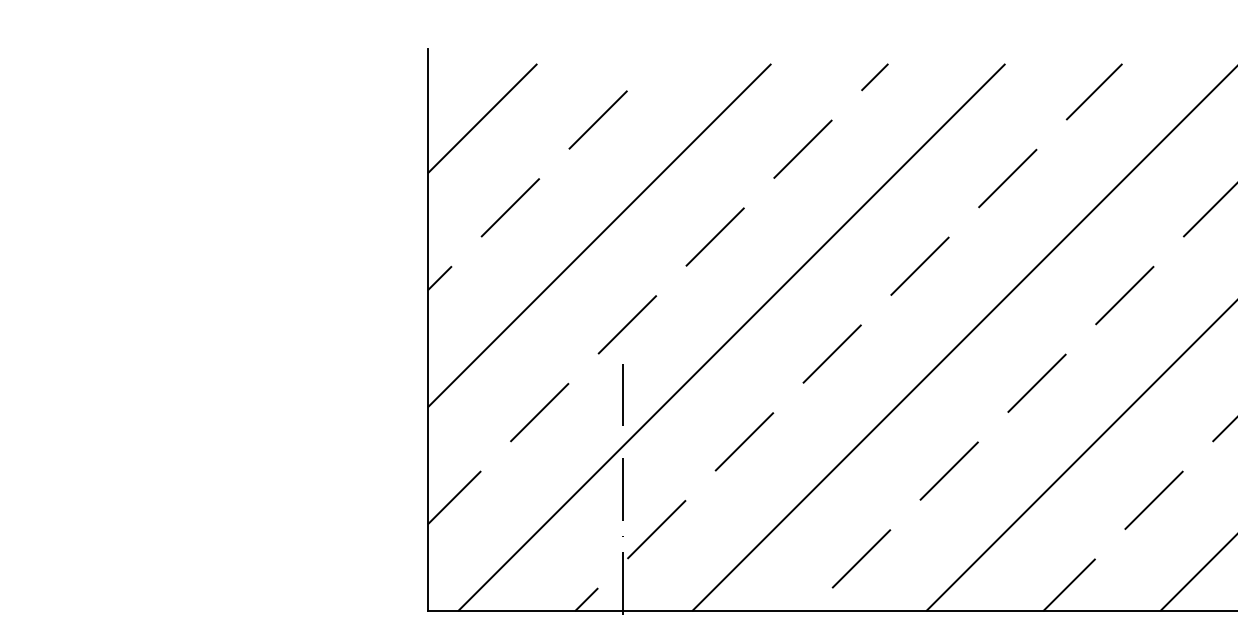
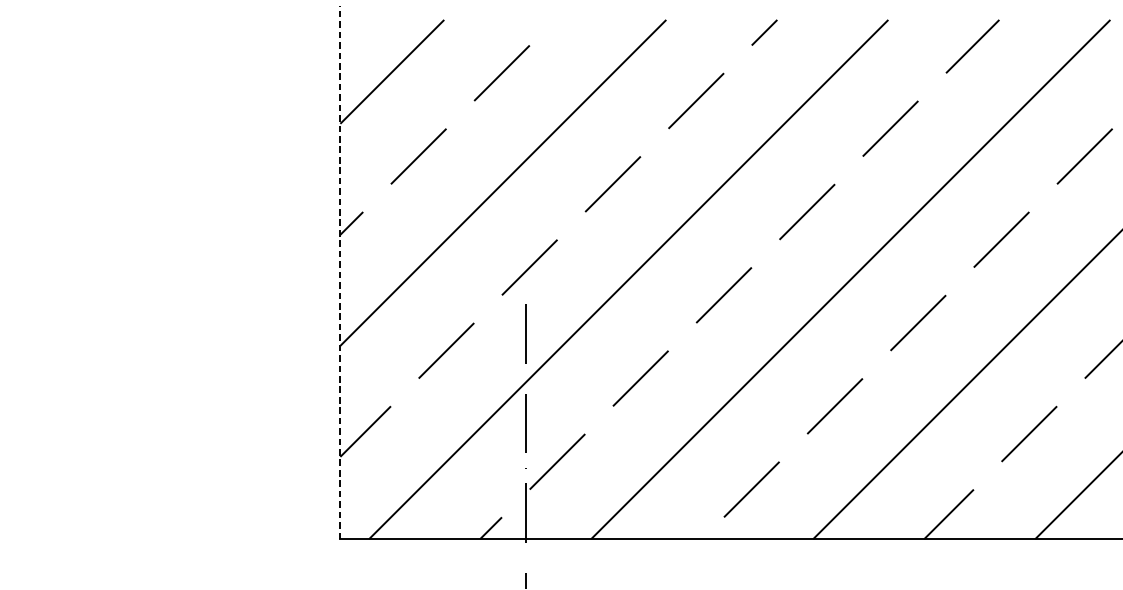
line: (427, 330) -> (340, 272), solid -> dashed

